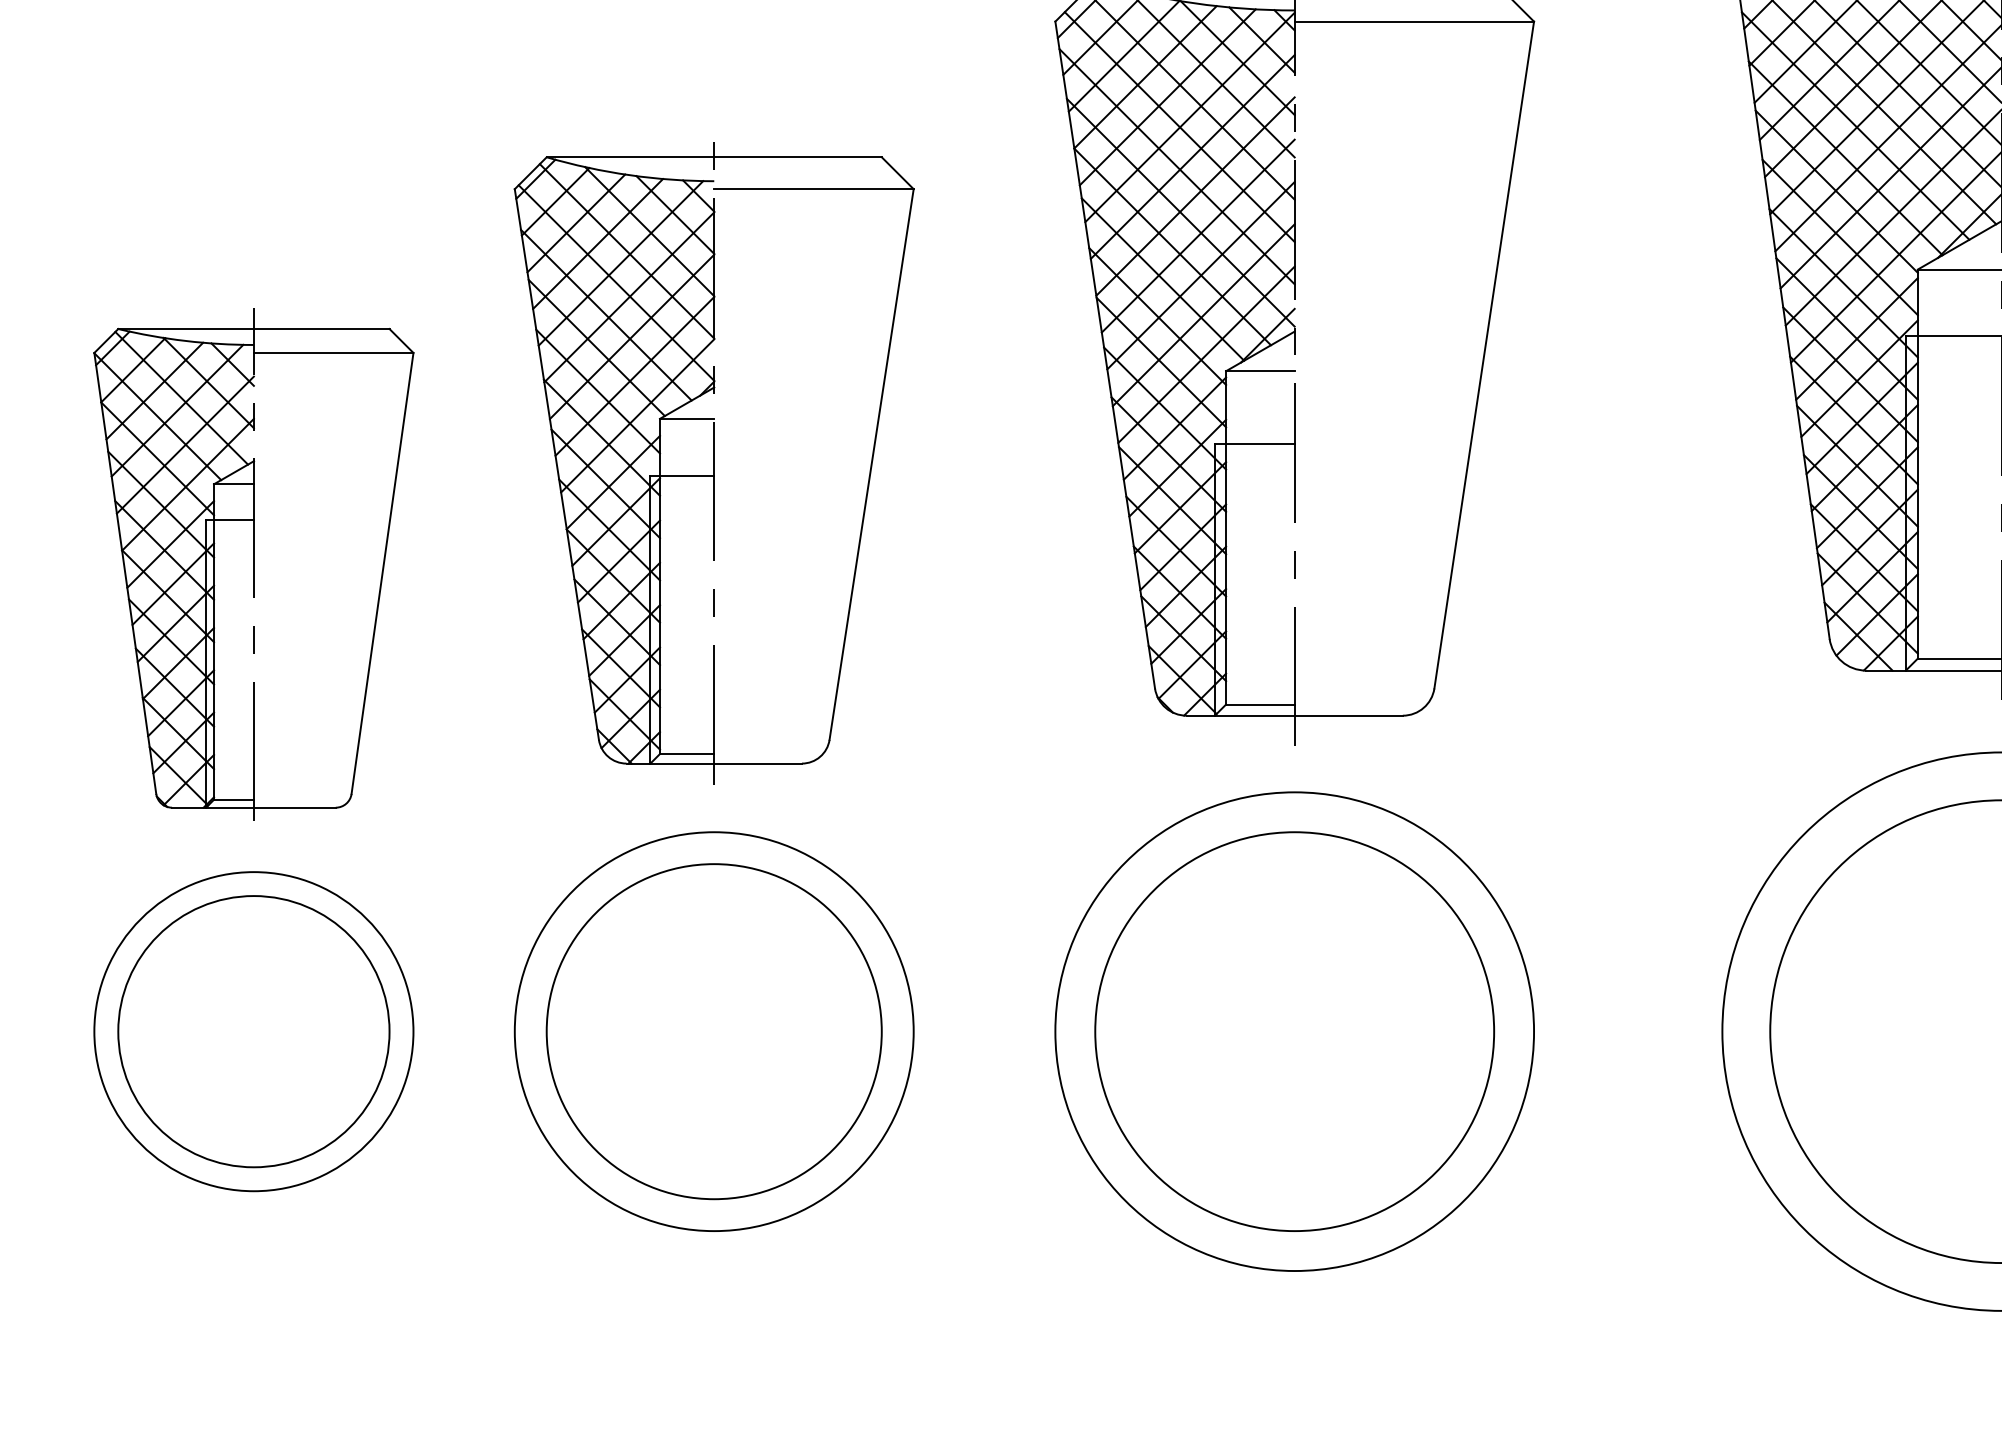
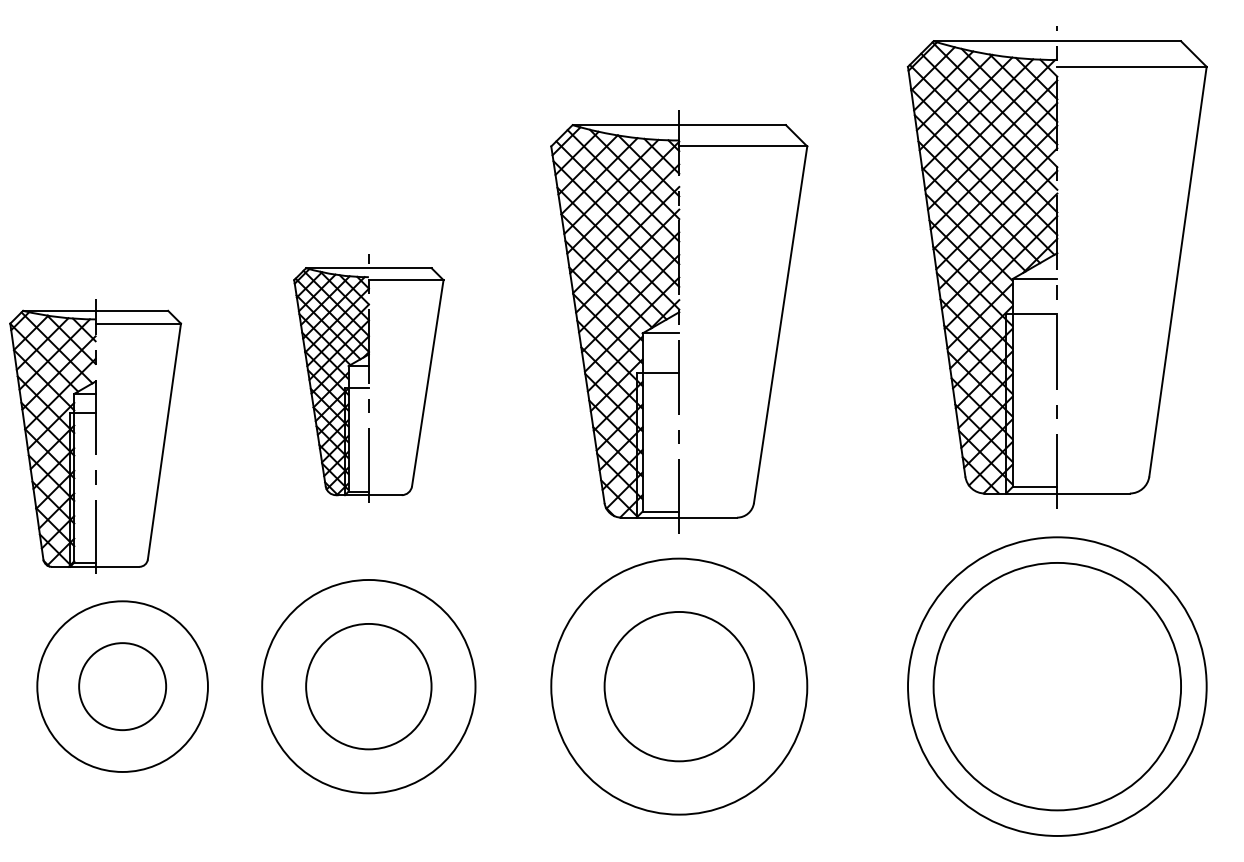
part: (713, 462) -> (368, 382), size x0.7
part: (253, 563) -> (95, 436), moved
circle: (253, 1031) -> (122, 686), size x0.6
circle: (713, 1031) -> (368, 686), size x0.7
circle: (1293, 1031) -> (678, 686), size x0.7

